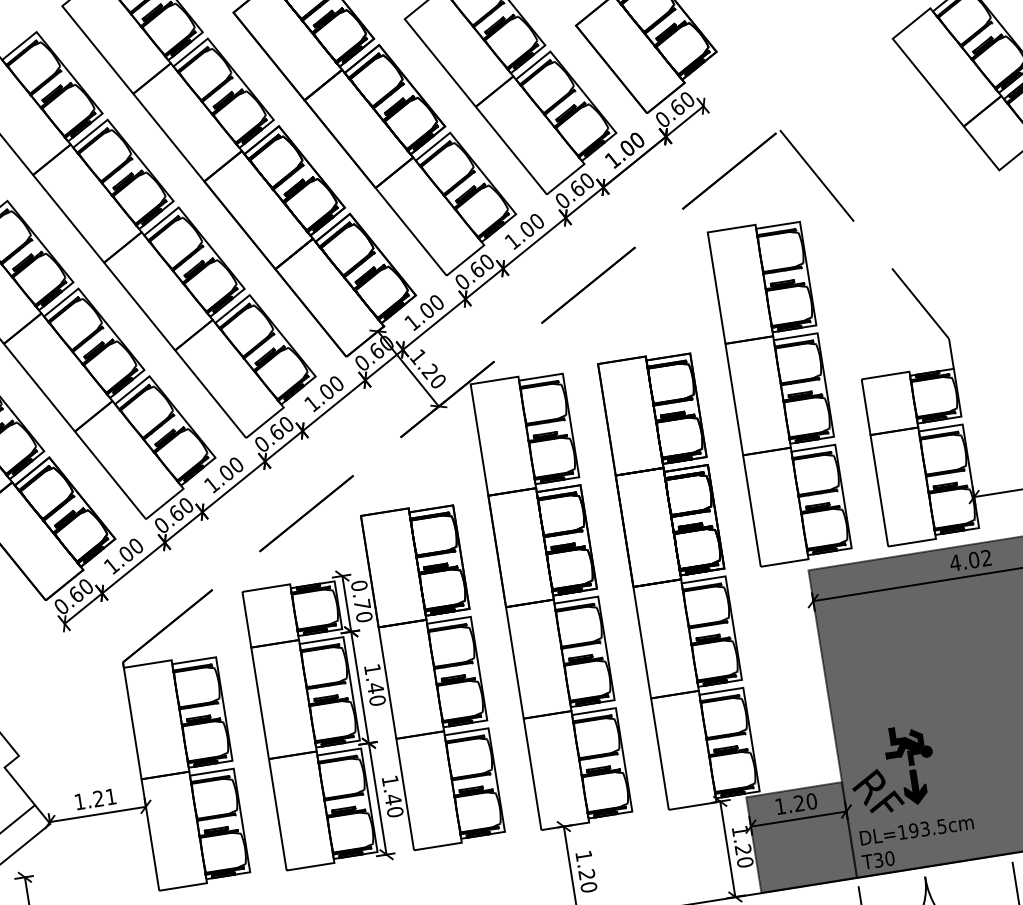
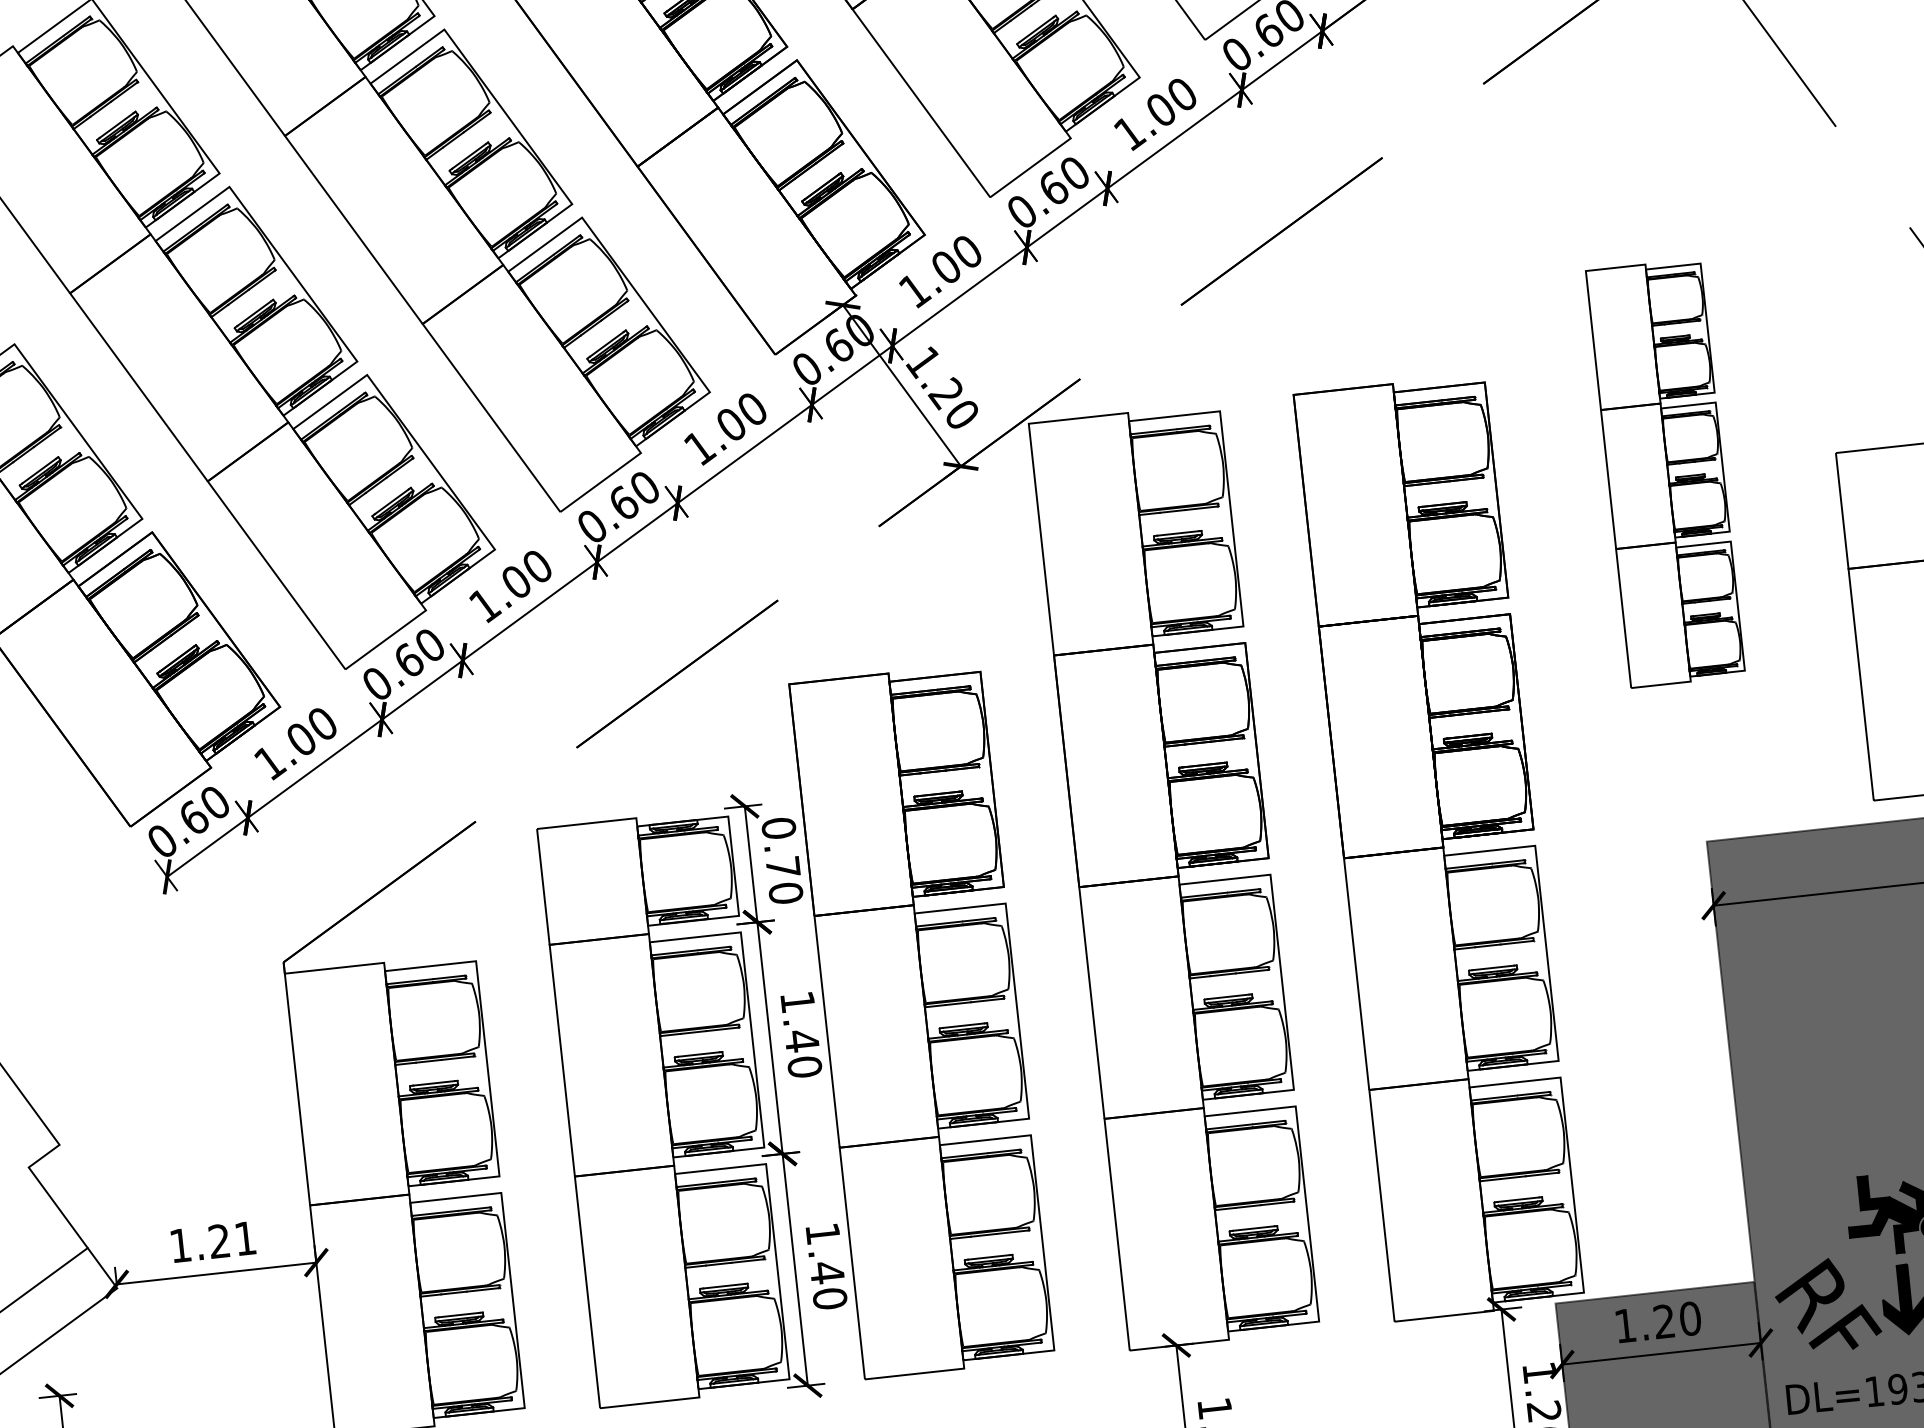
part: (779, 394) -> (1664, 475), size x0.6

